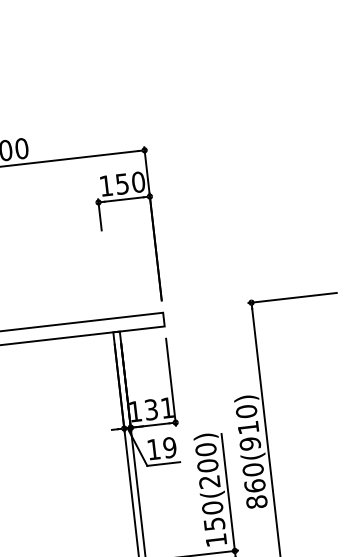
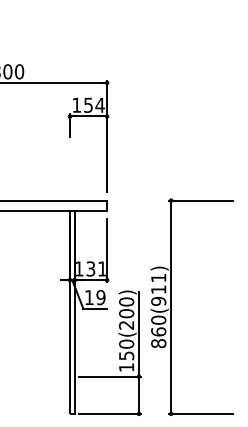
text: (137, 181) -> (99, 104), 150 -> 154
text: (246, 410) -> (158, 277), 860(910) -> 860(911)

